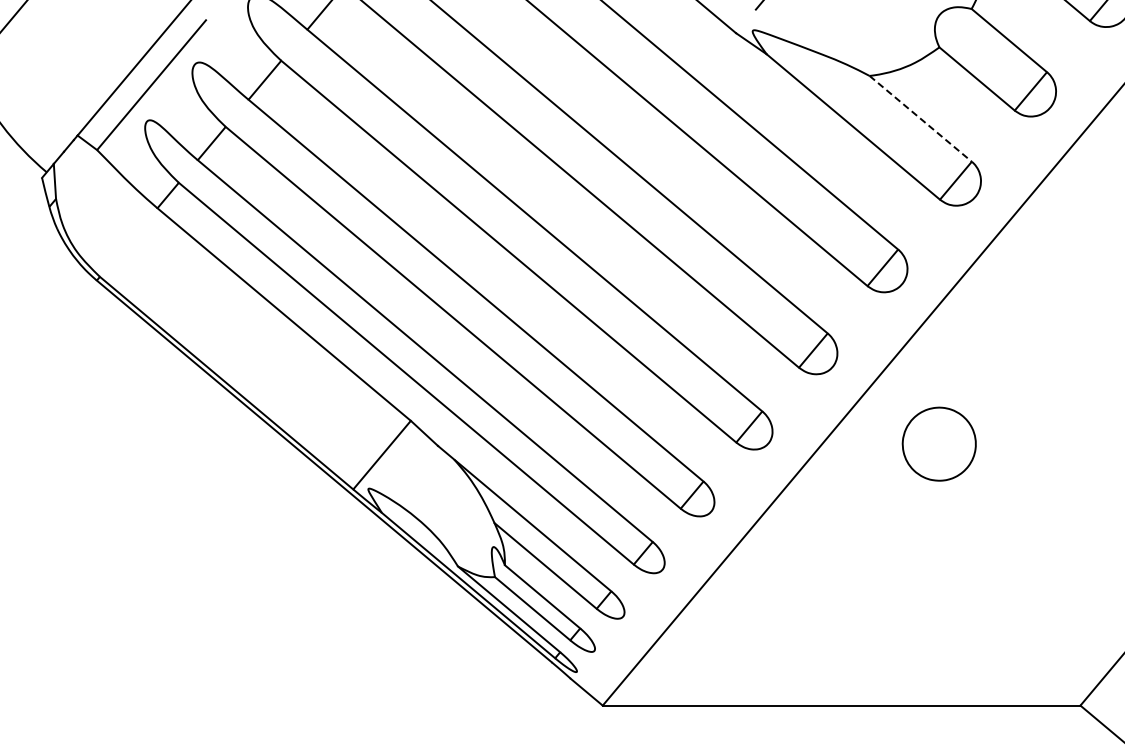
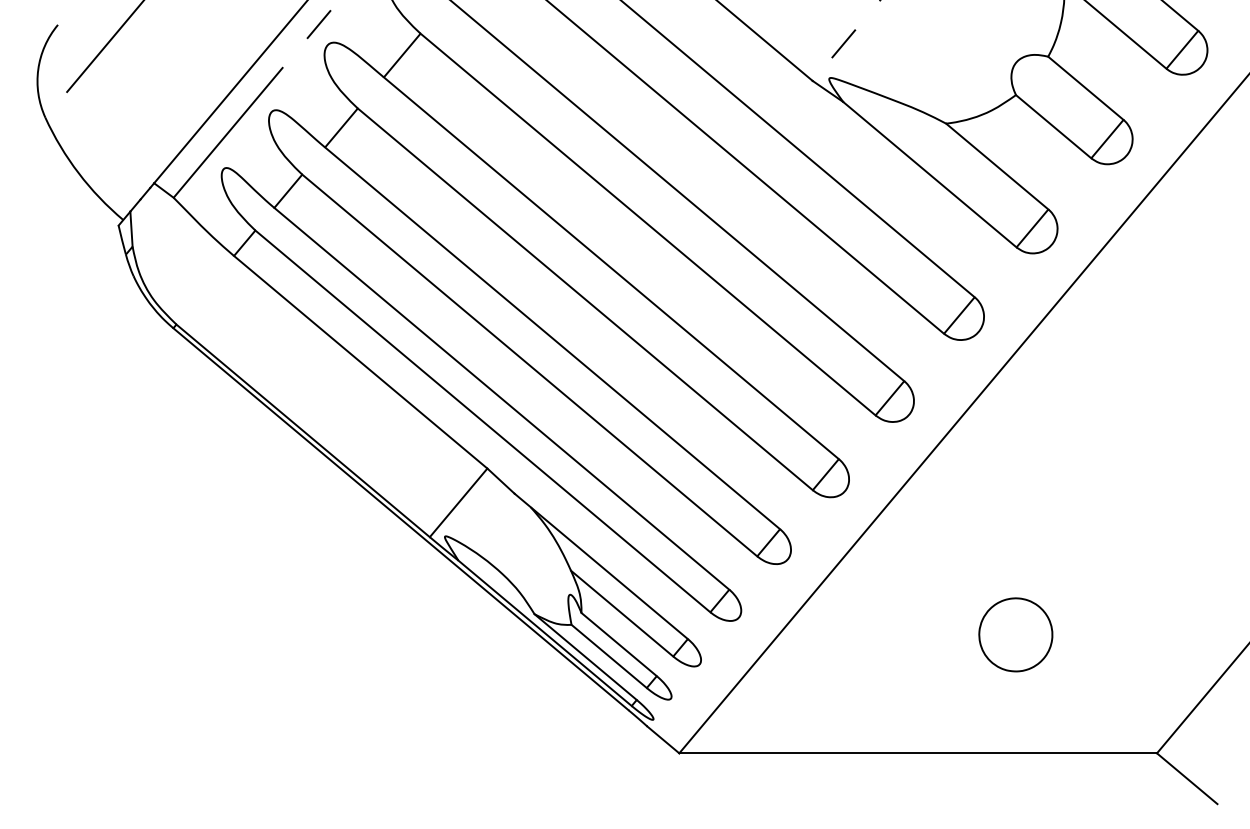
line: (920, 118) -> (997, 166), dashed -> solid
part: (938, 443) -> (1015, 634), moved

